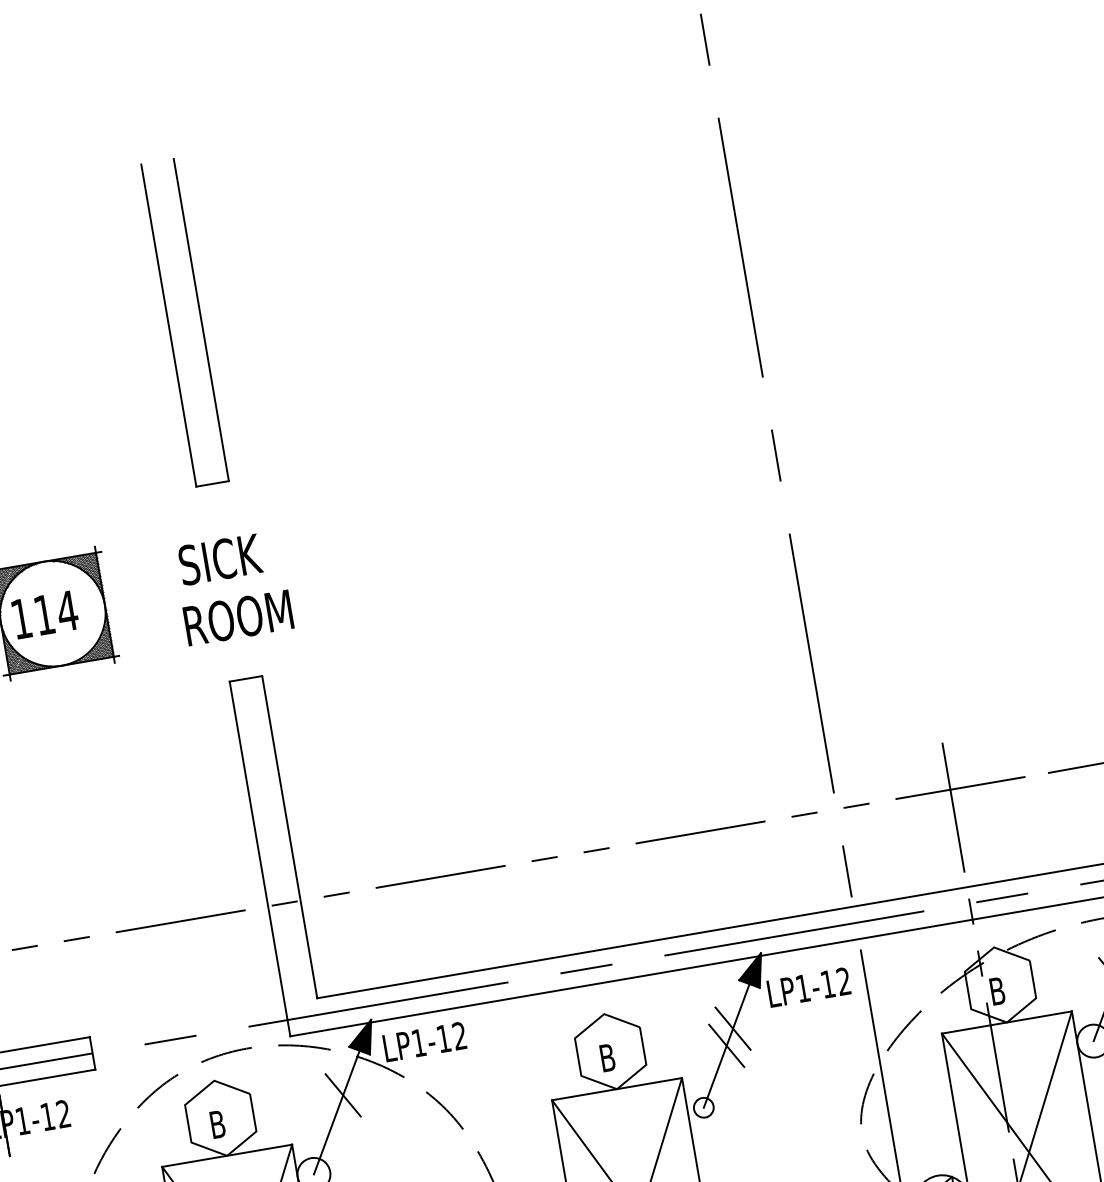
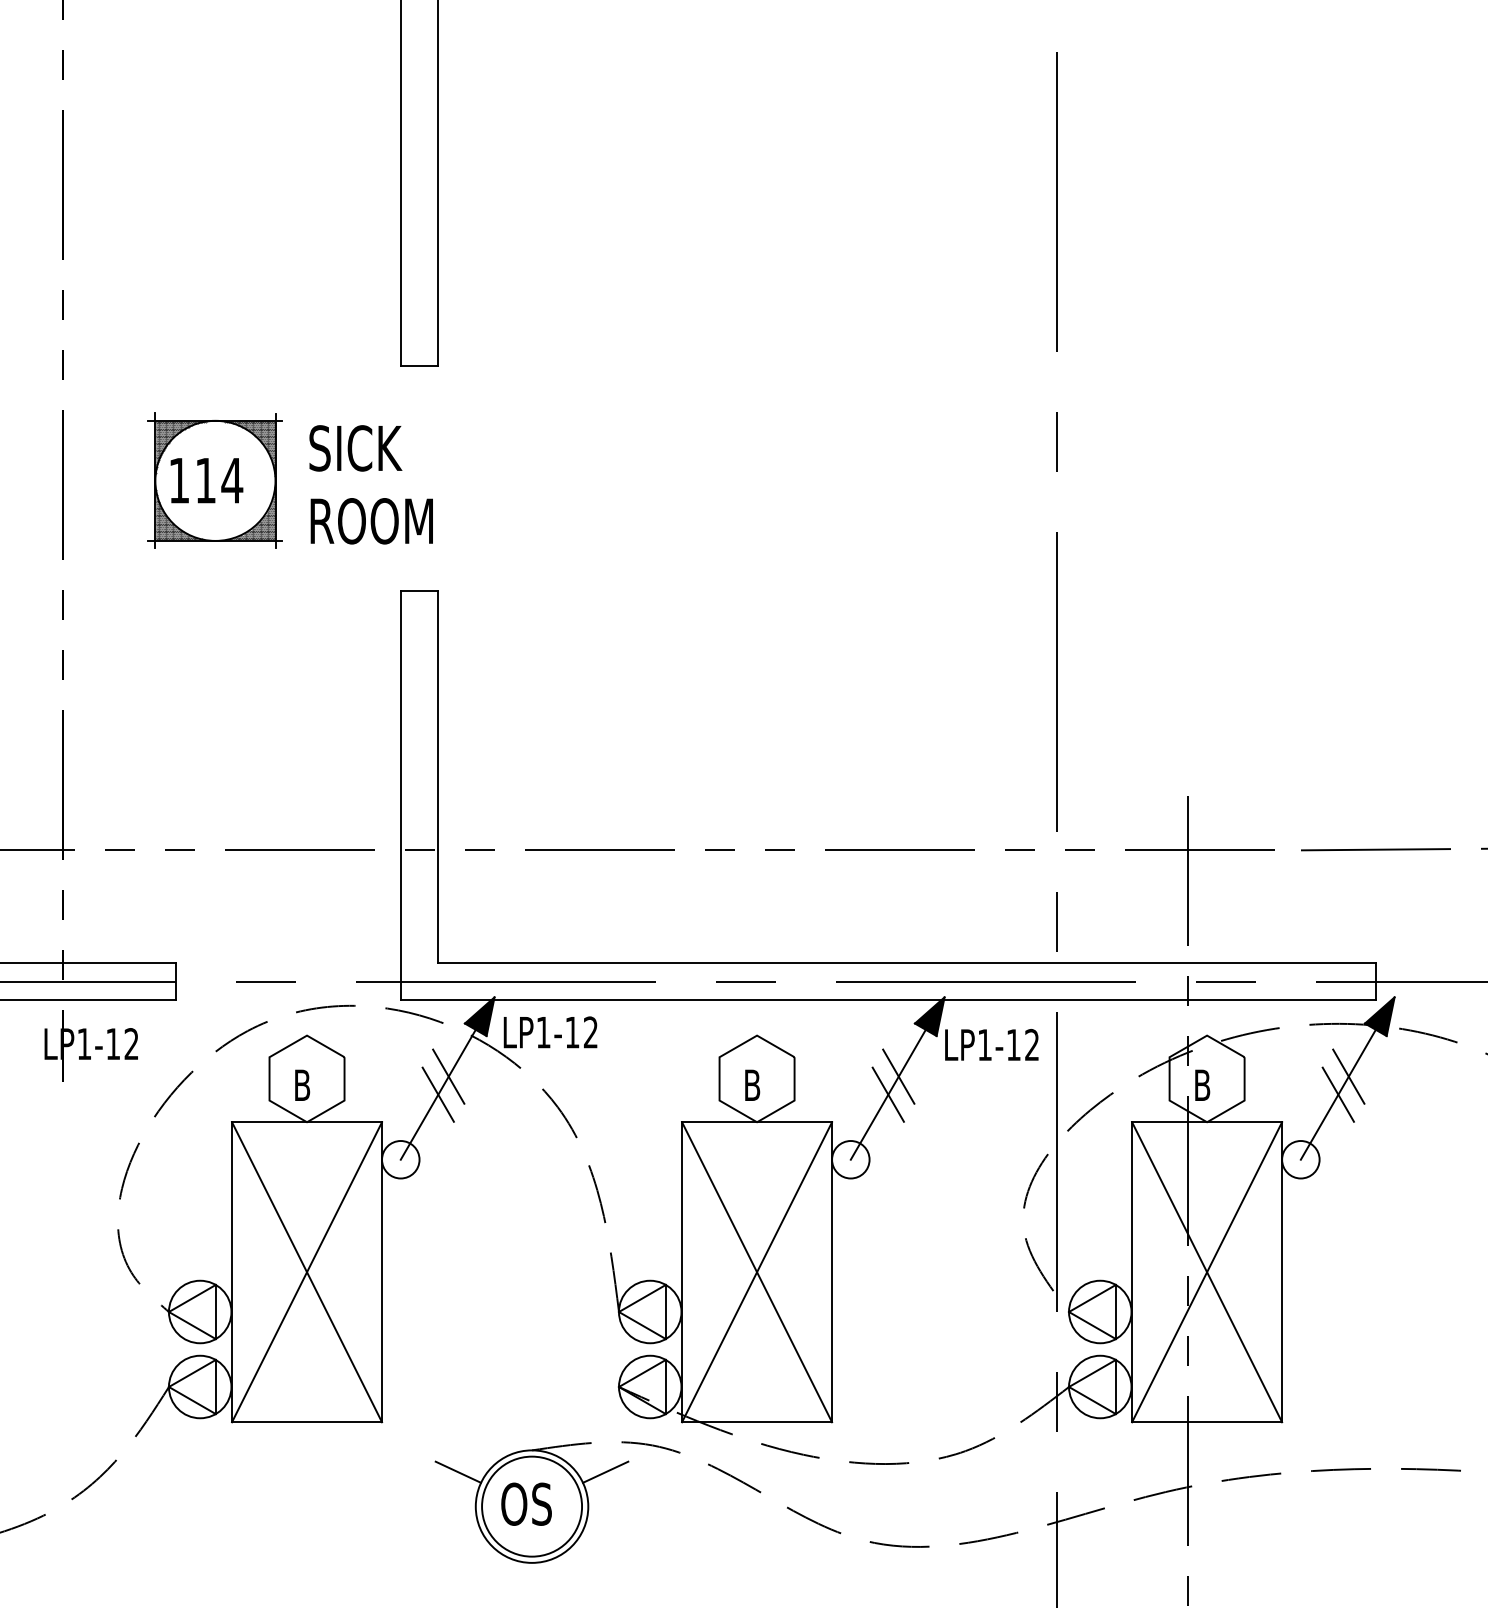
text: (220, 559) -> (355, 448), moved
text: (238, 618) -> (371, 521), moved
circle: (703, 1107) -> (850, 1159), size x1.67
line: (336, 1112) -> (437, 1094), added

